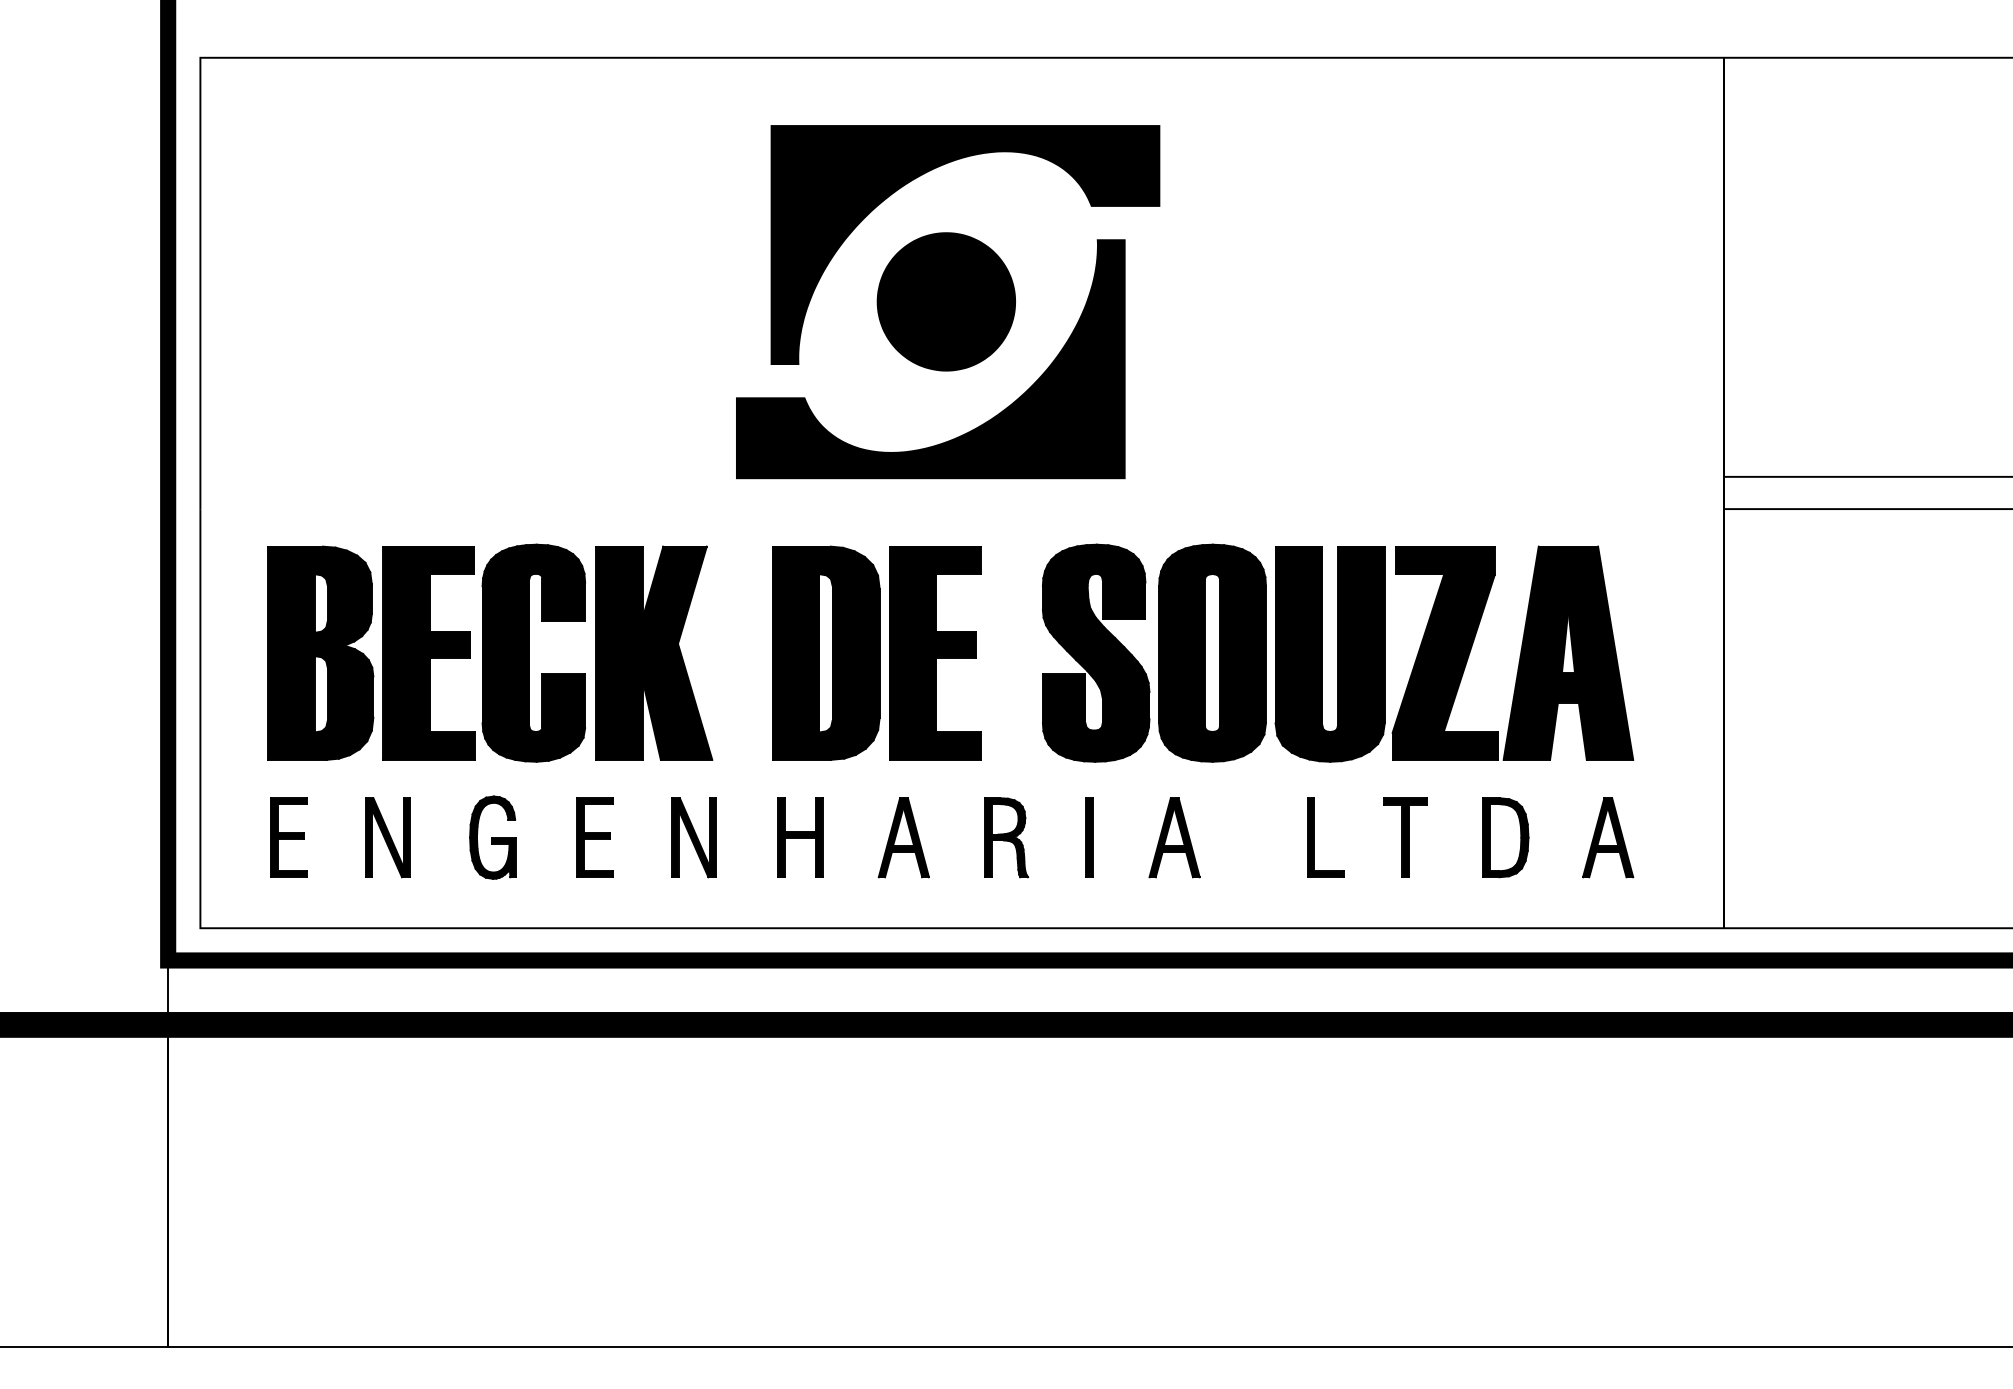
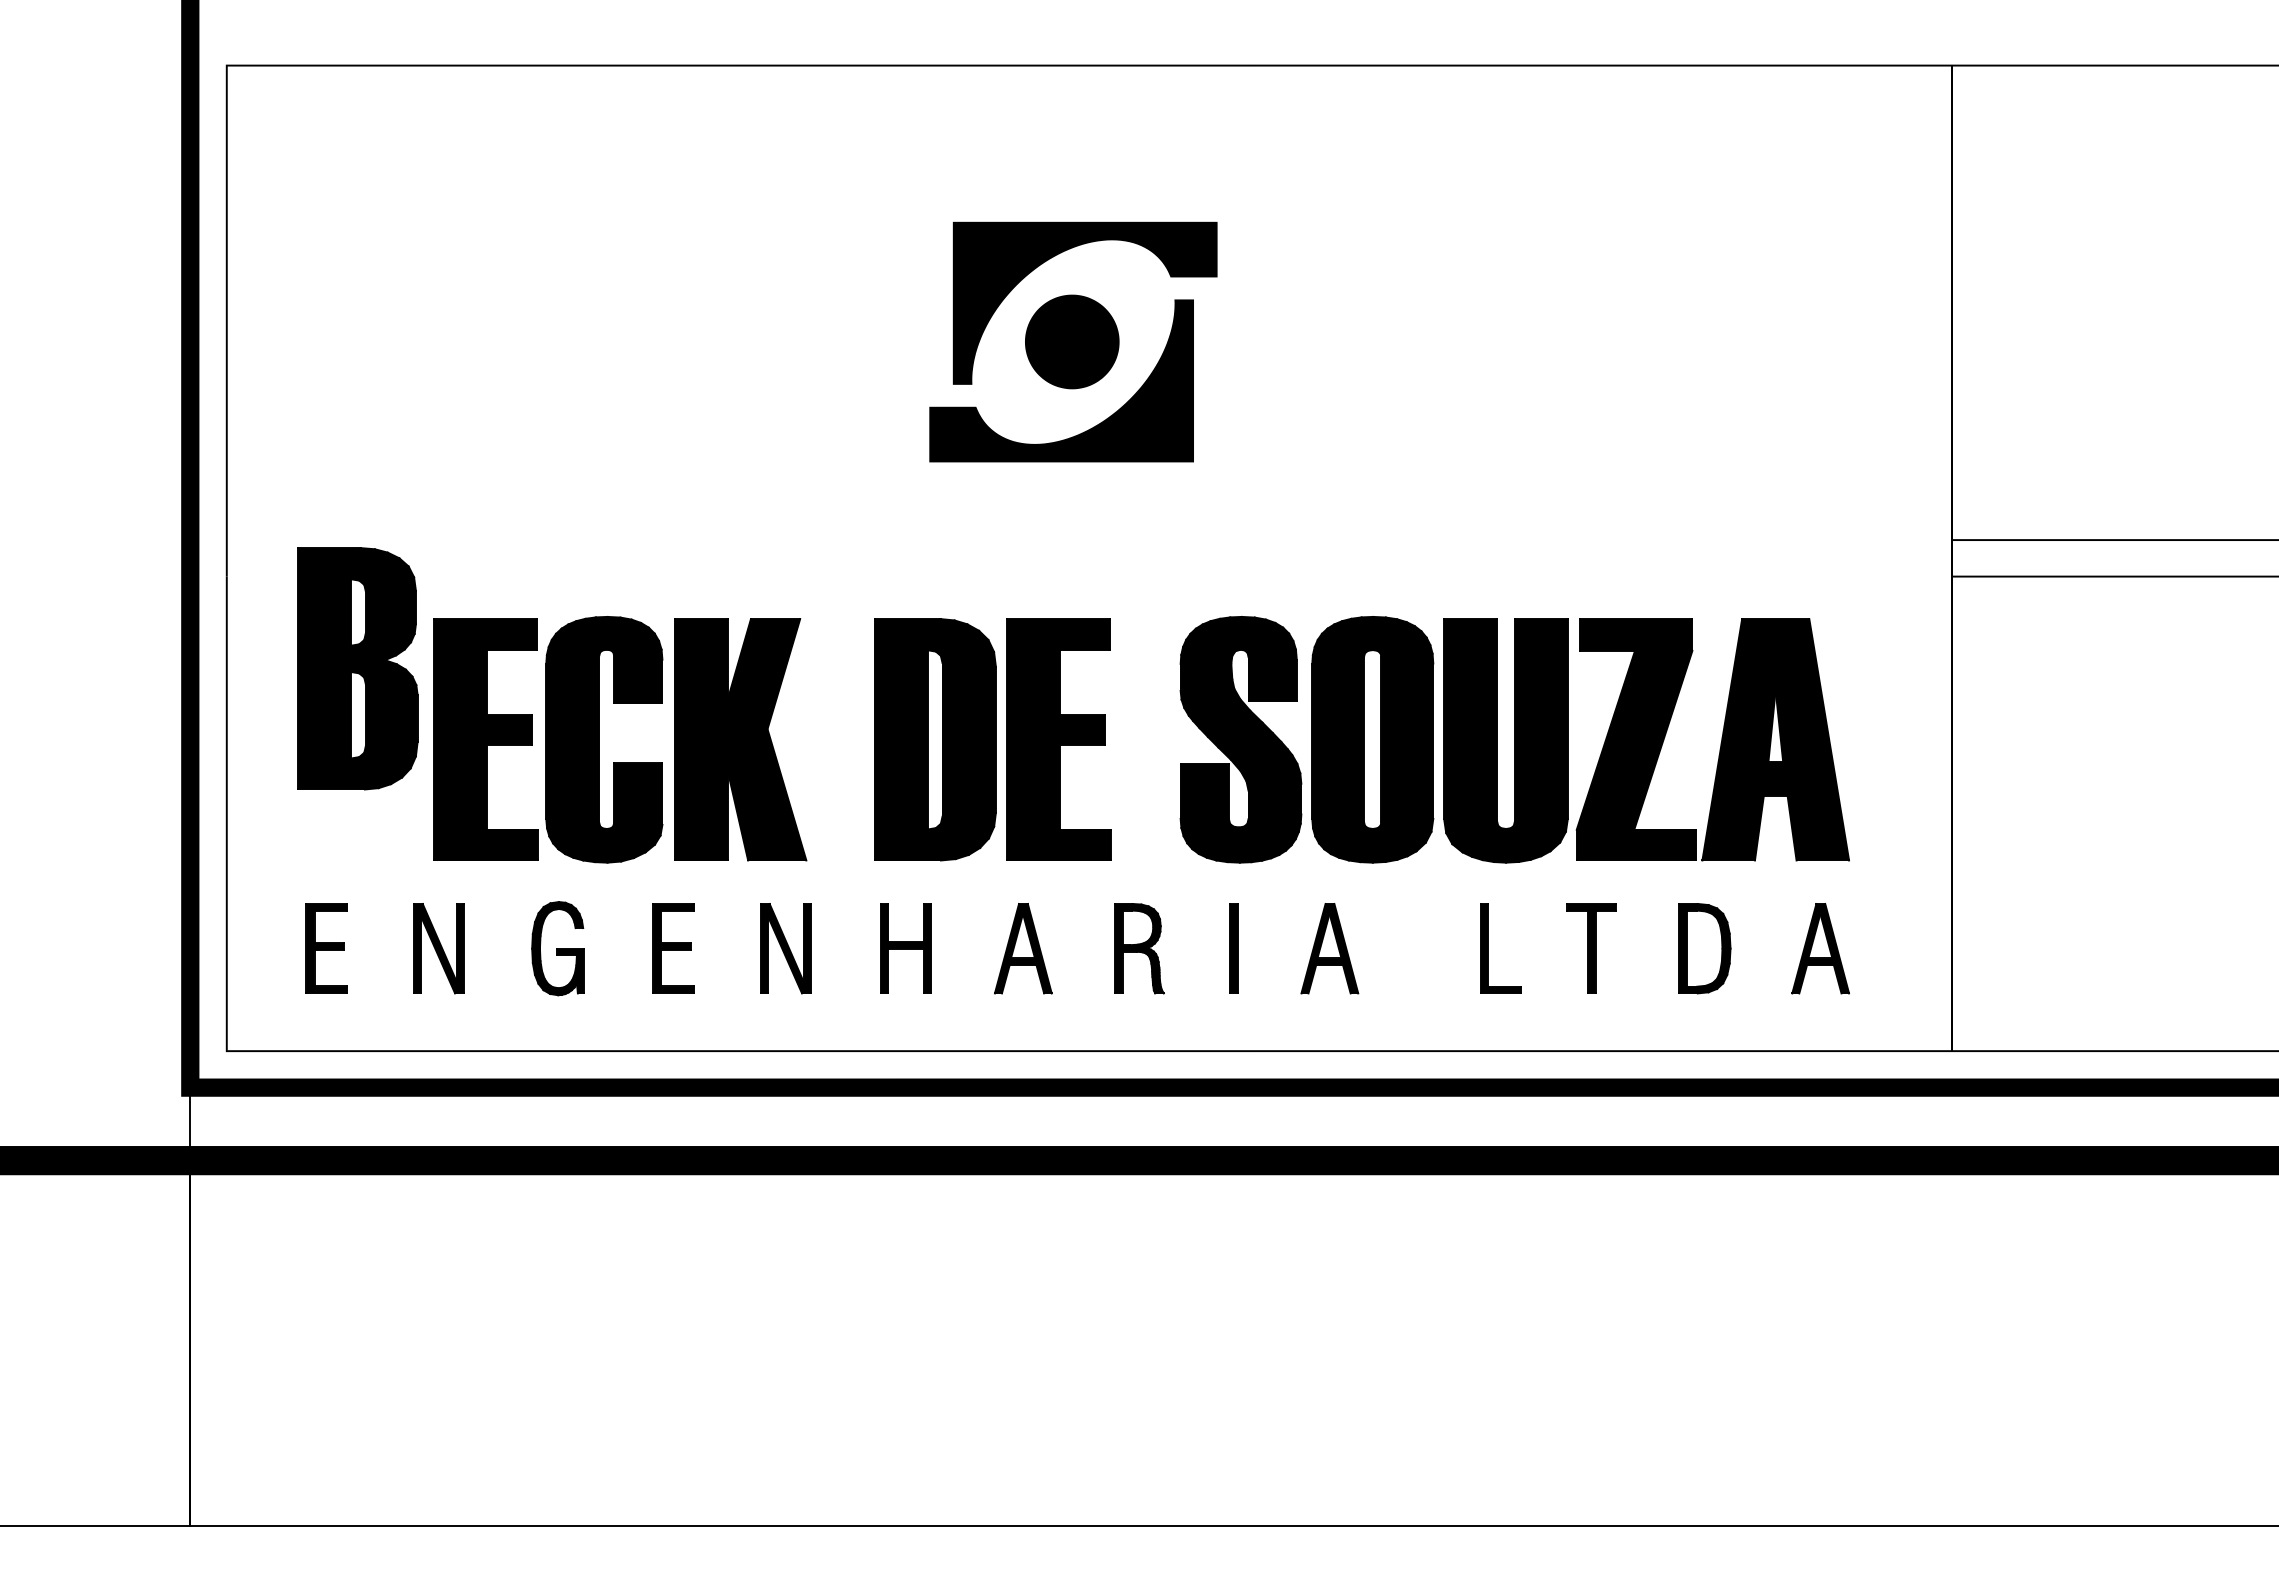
part: (948, 301) -> (1073, 341), size x0.6
part: (320, 652) -> (357, 668), moved

